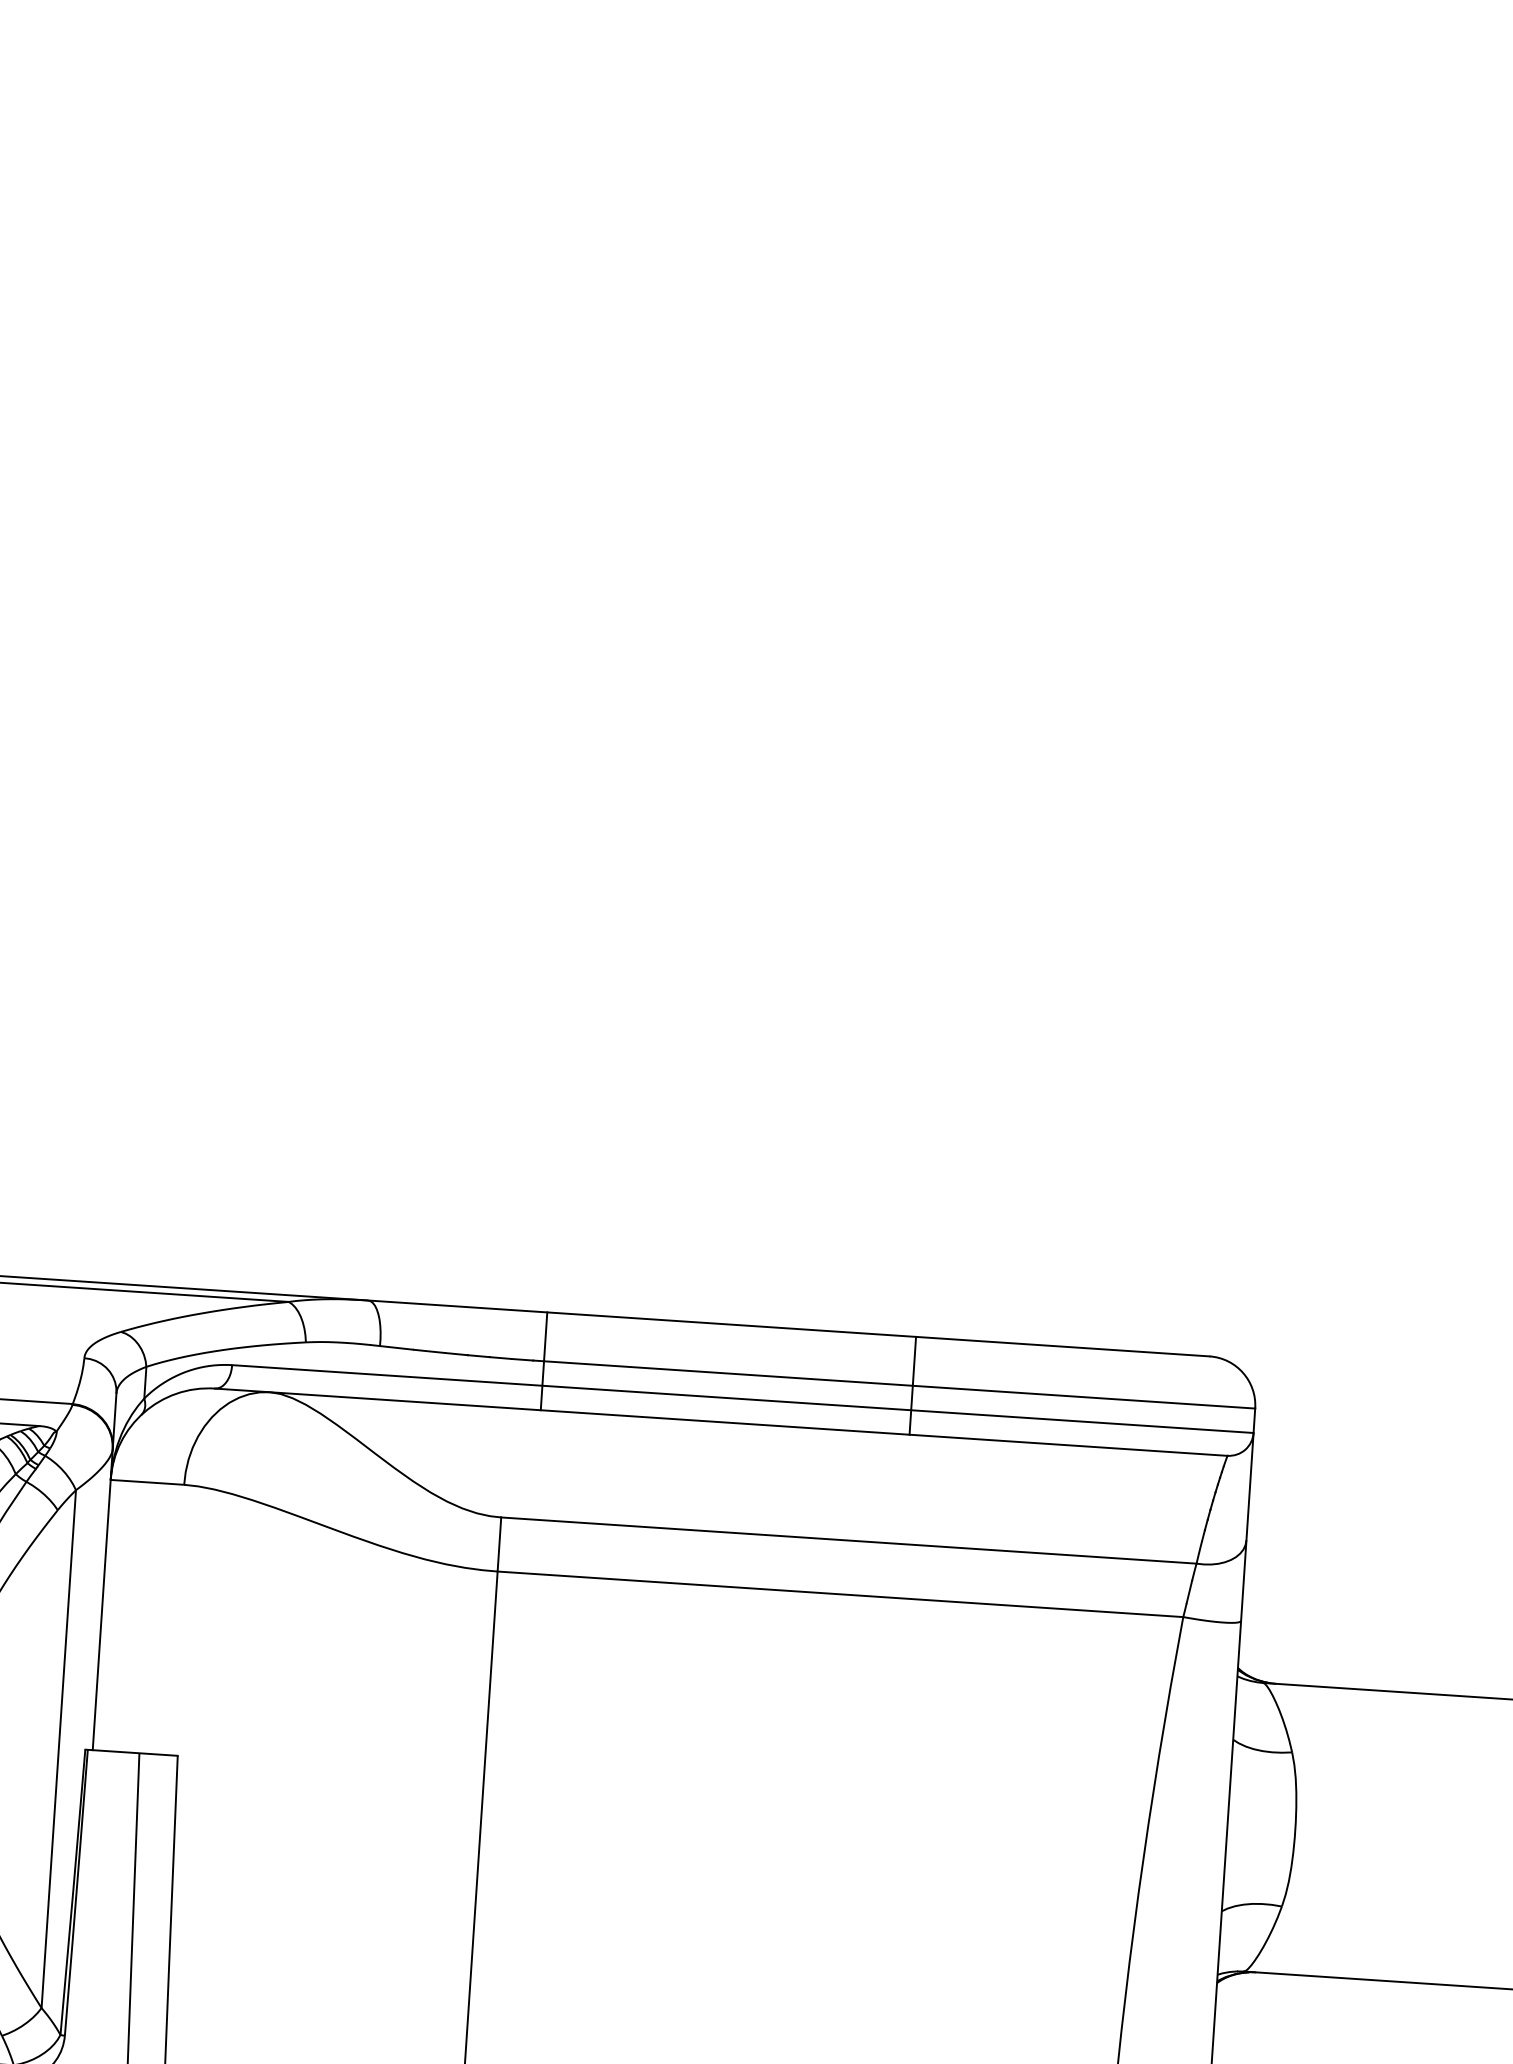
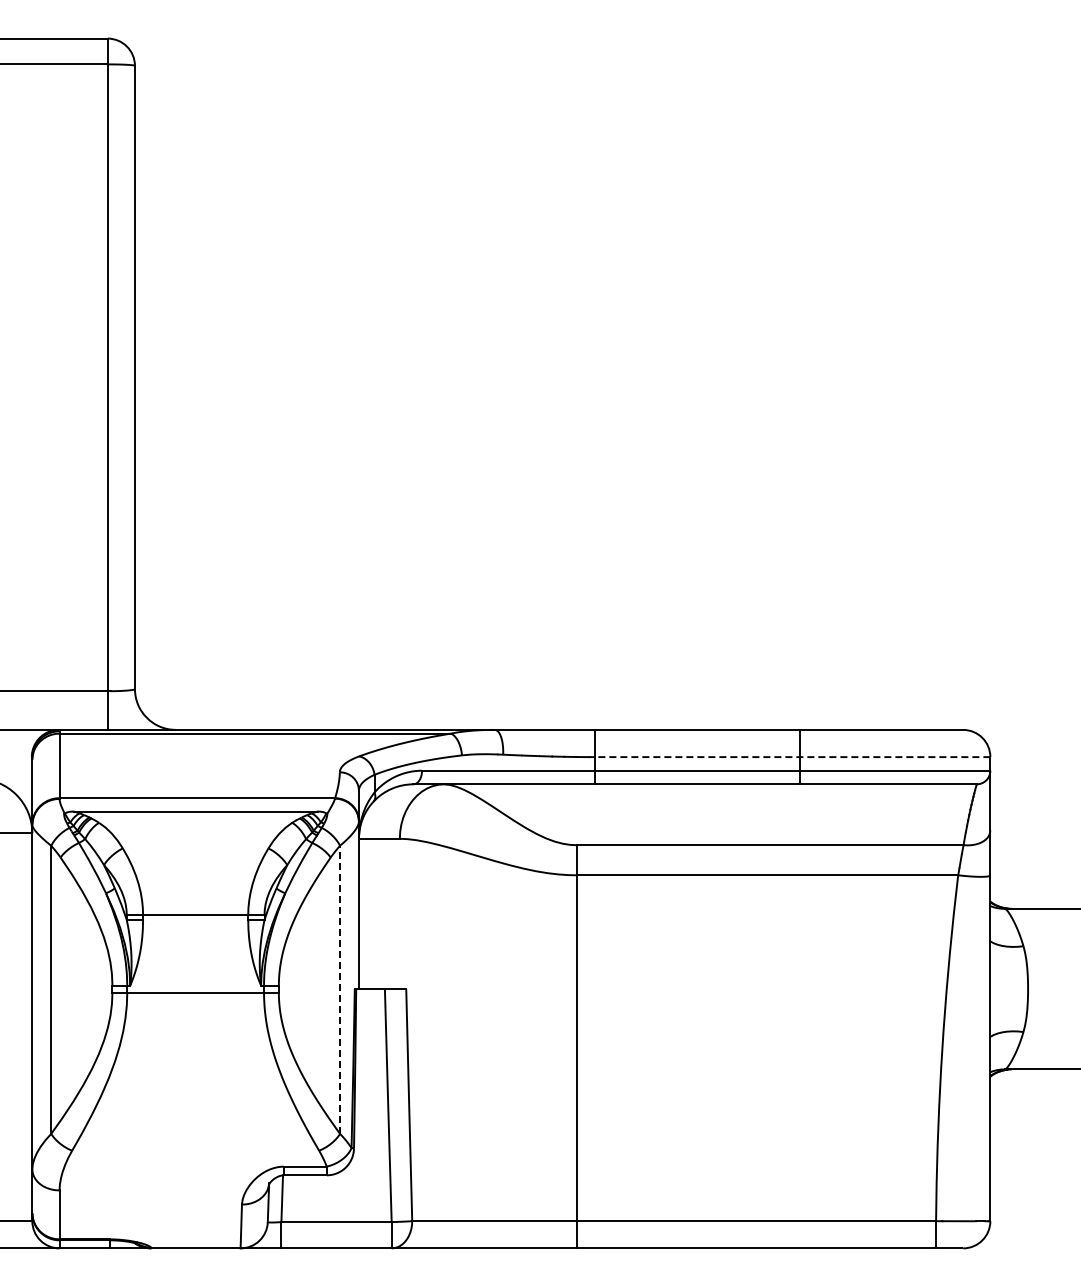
line: (894, 1385) -> (789, 757), solid -> dashed
line: (59, 1748) -> (340, 989), solid -> dashed

